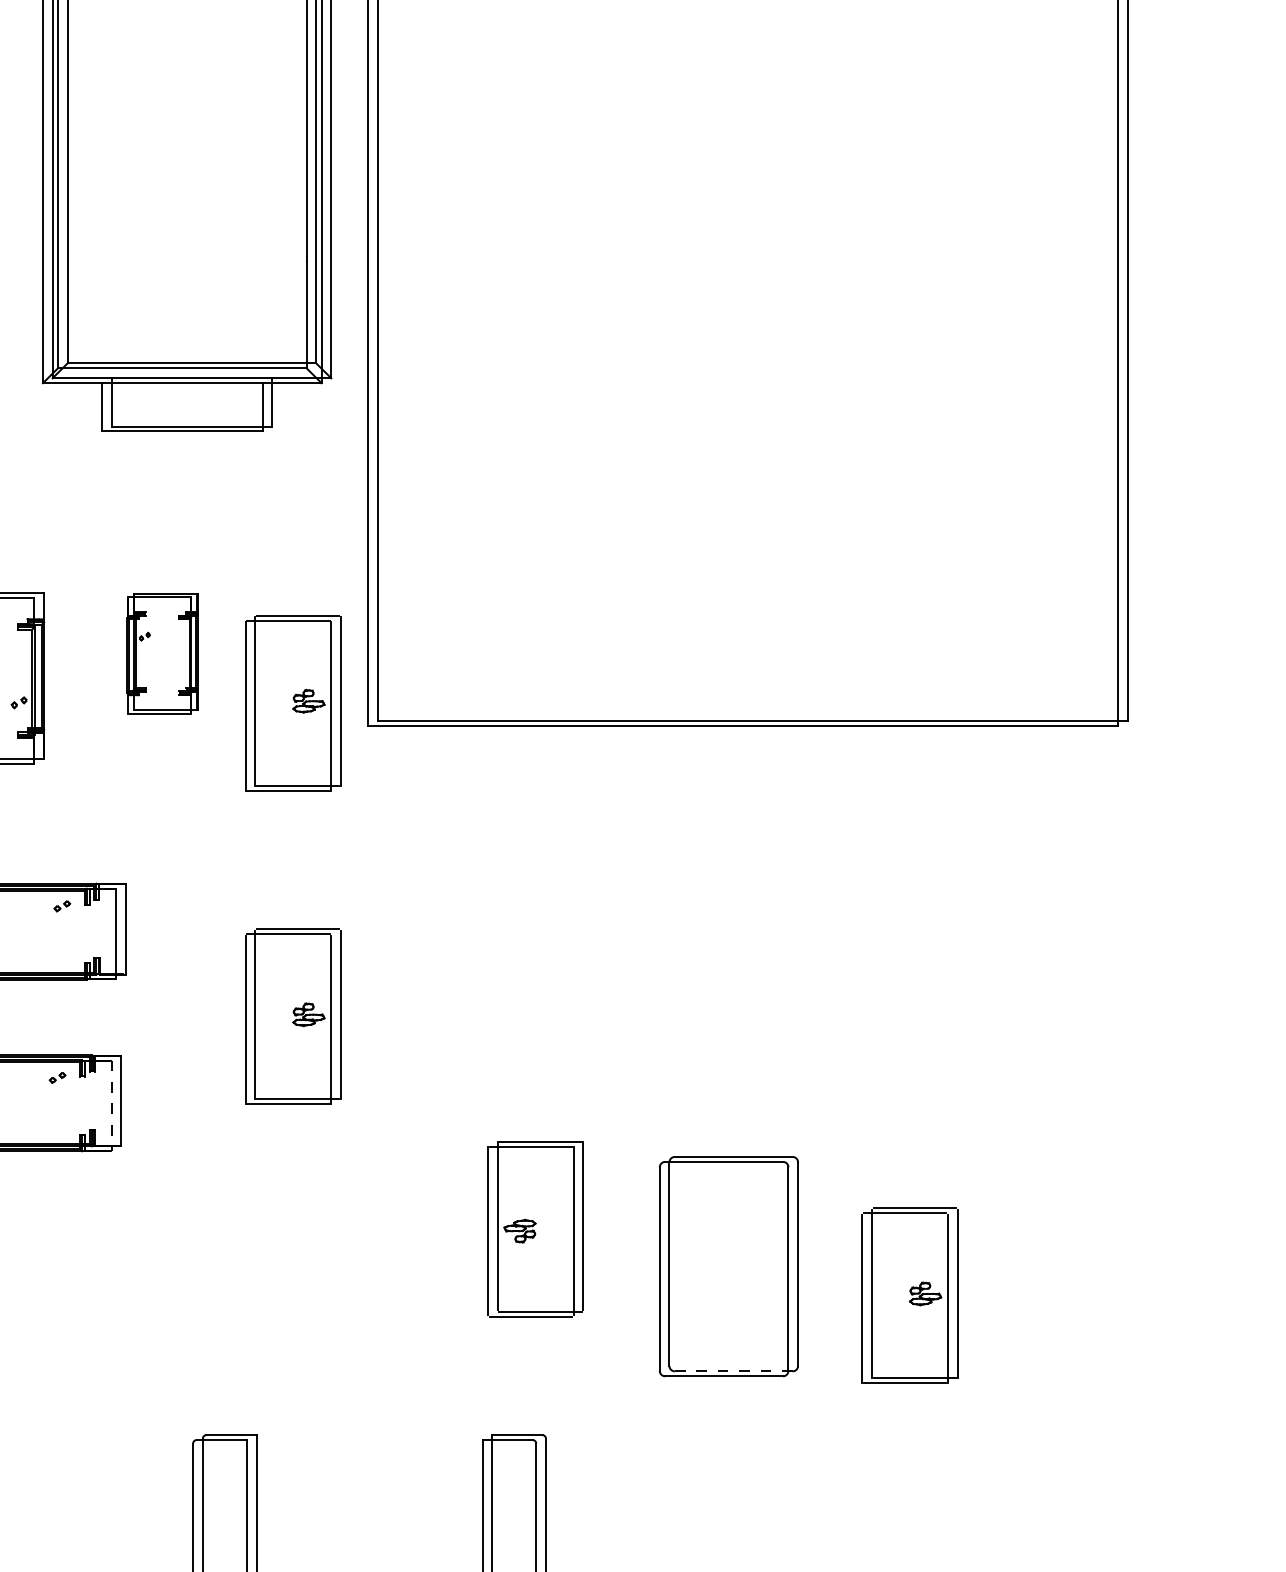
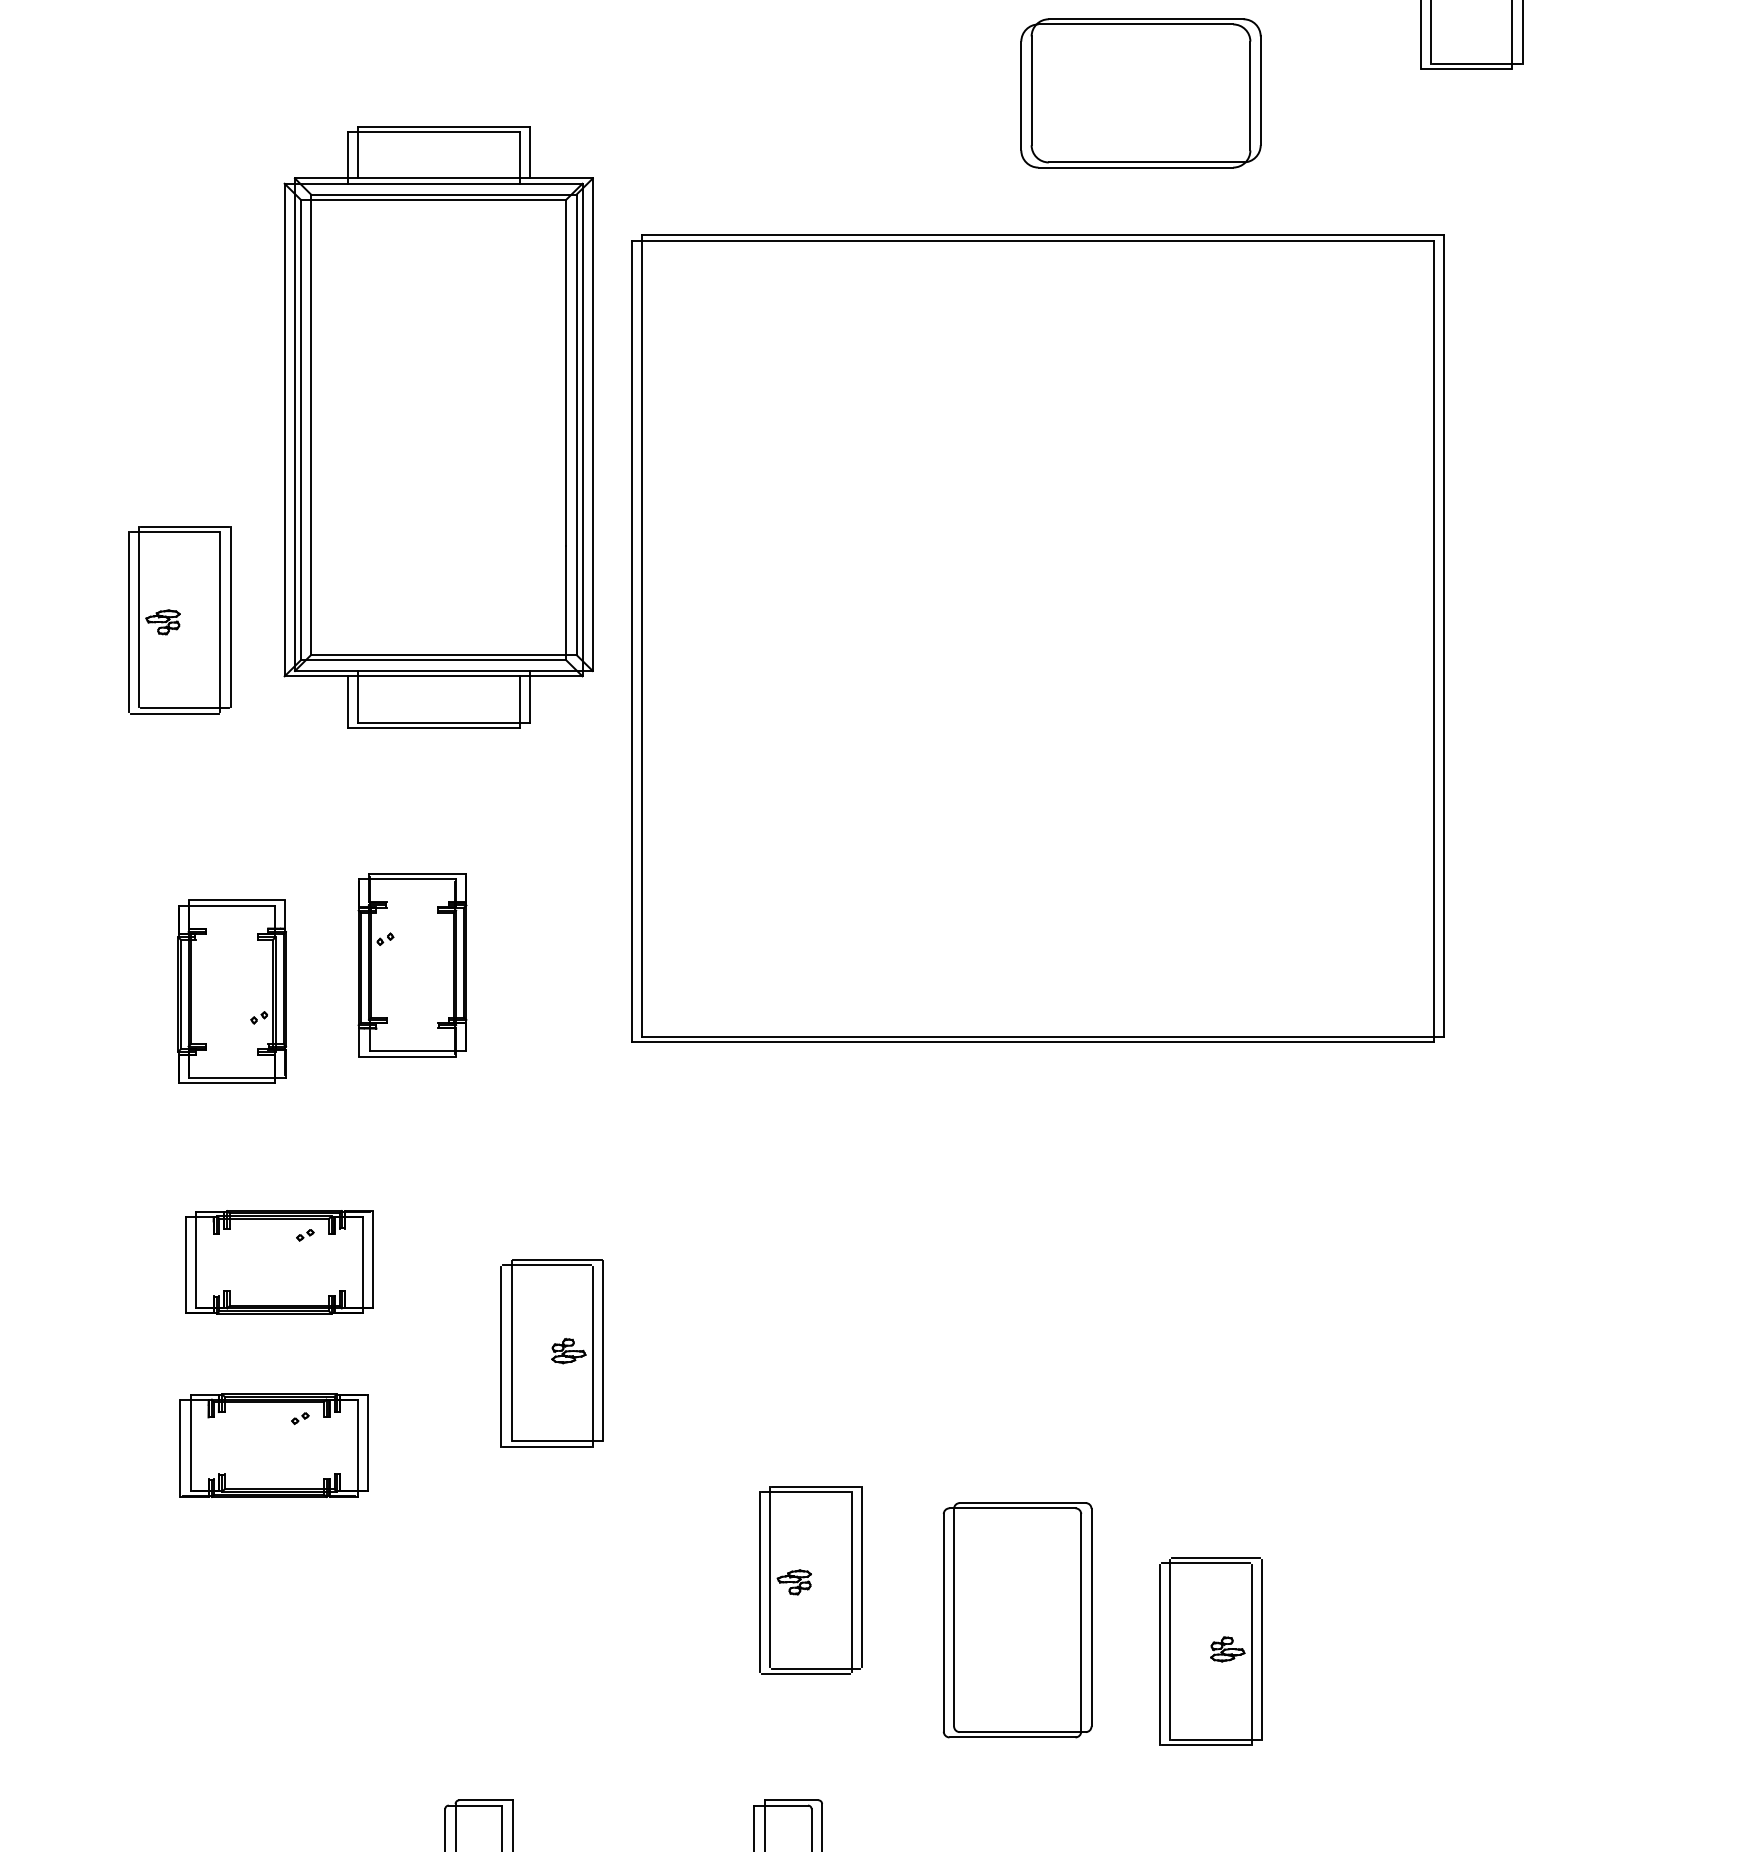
part: (162, 653) -> (412, 965), size x1.43
part: (292, 703) -> (551, 1018), removed
line: (112, 1105) -> (358, 1448), dashed -> solid
line: (733, 1371) -> (1022, 1732), dashed -> solid

